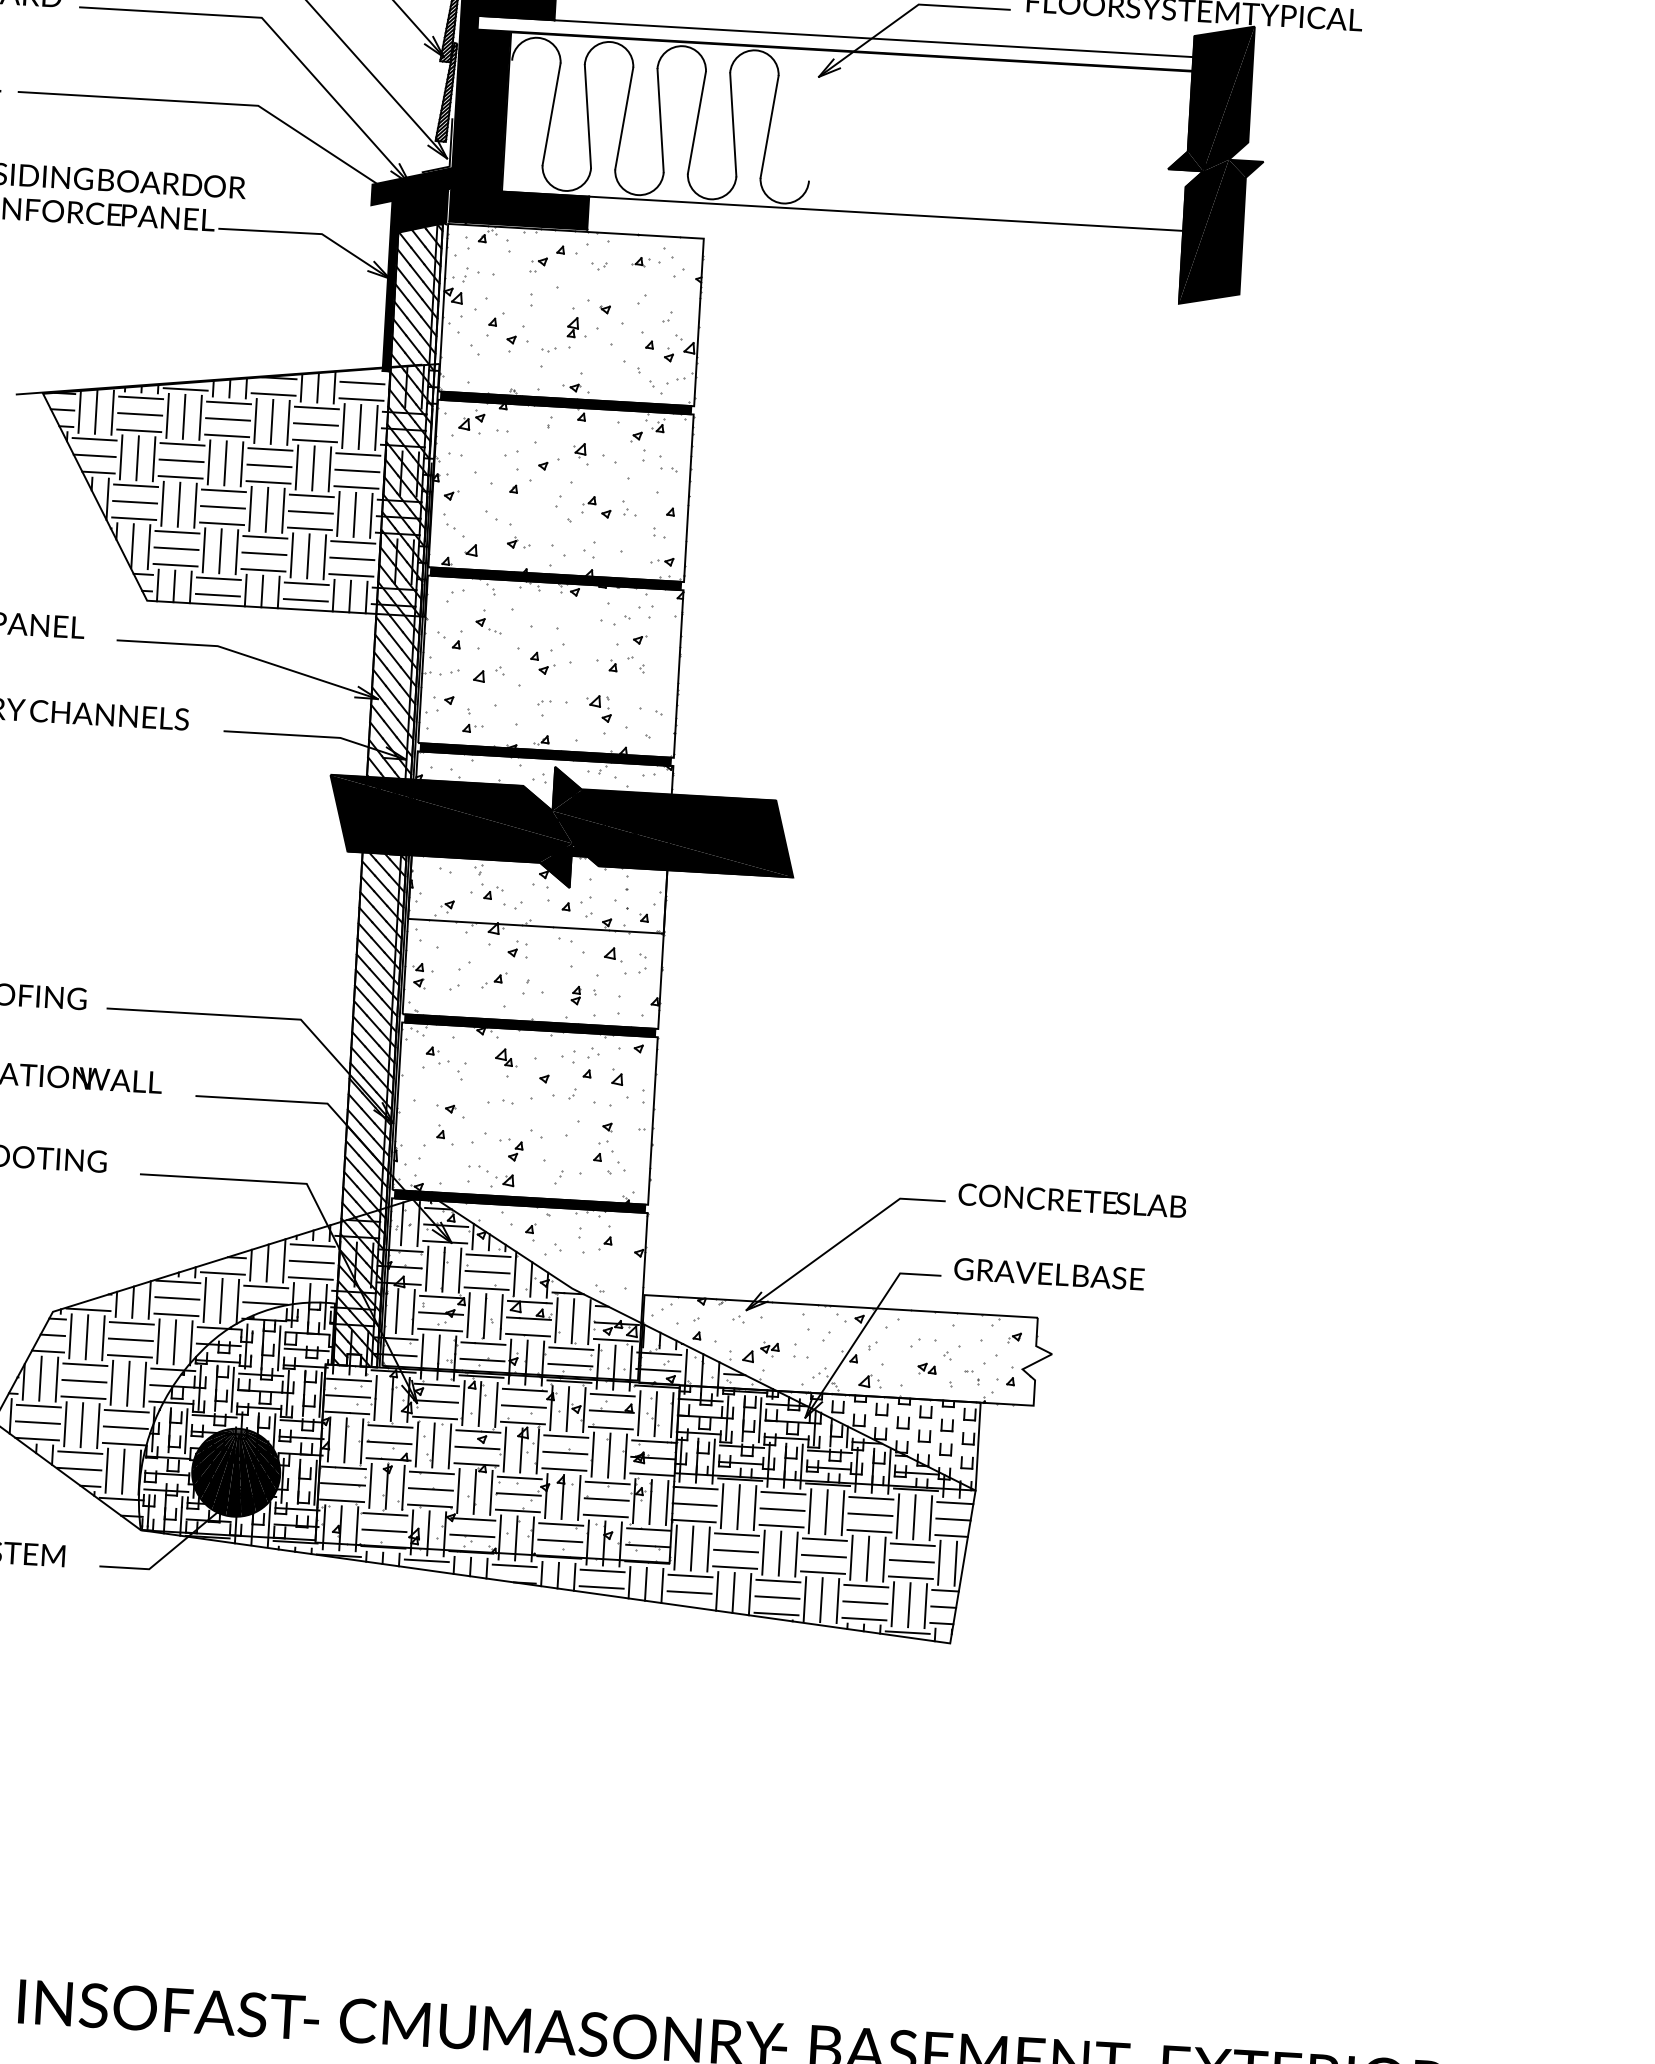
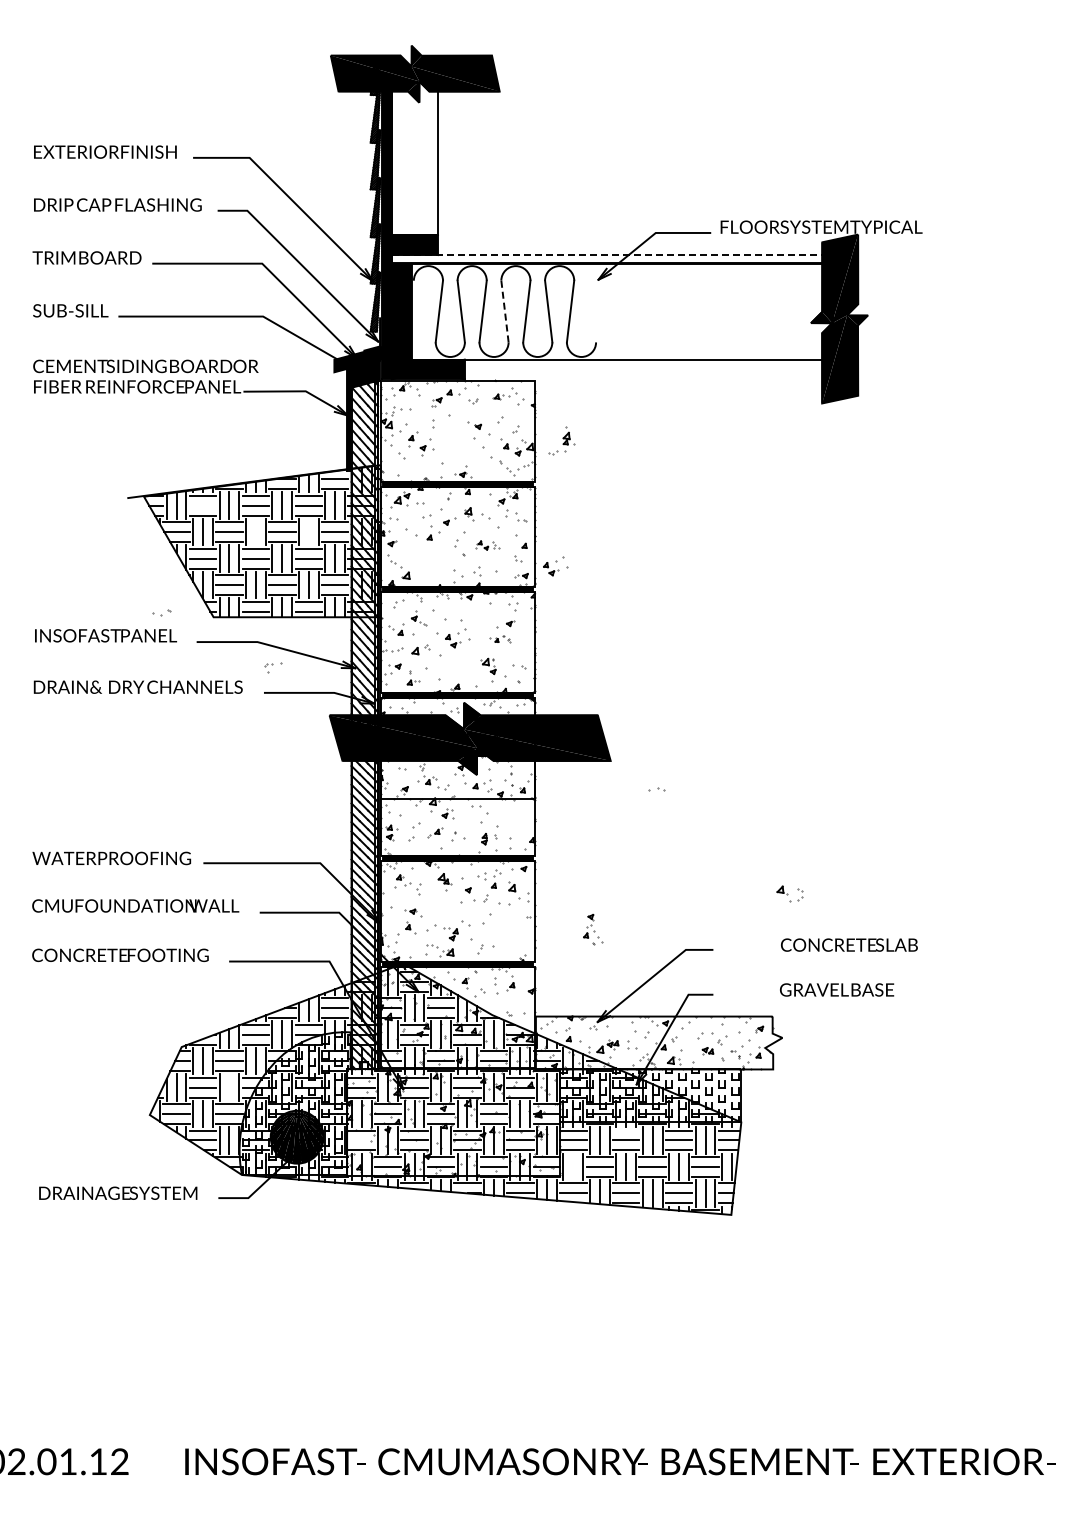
line: (839, 37) -> (609, 255), solid -> dashed
line: (659, 120) -> (504, 311), solid -> dashed
part: (564, 330) -> (561, 440), moved
line: (139, 413) -> (202, 505), removed
line: (224, 462) -> (255, 531), removed
line: (313, 467) -> (308, 531), removed
part: (609, 507) -> (487, 545), size x0.7
part: (507, 530) -> (427, 562), removed
part: (720, 549) -> (555, 566), added
part: (614, 619) -> (161, 612), moved
part: (621, 663) -> (500, 638), size x0.7
part: (552, 707) -> (273, 667), moved
part: (624, 960) -> (789, 893), moved
part: (499, 1101) -> (656, 789), moved
part: (610, 1147) -> (593, 929), moved
text: (1072, 1199) -> (849, 944), moved
text: (1050, 1273) -> (837, 989), moved
line: (128, 1383) -> (229, 1087), removed
line: (342, 1484) -> (361, 1140), removed
line: (782, 1493) -> (625, 1130), removed
line: (692, 1547) -> (573, 1166), removed

